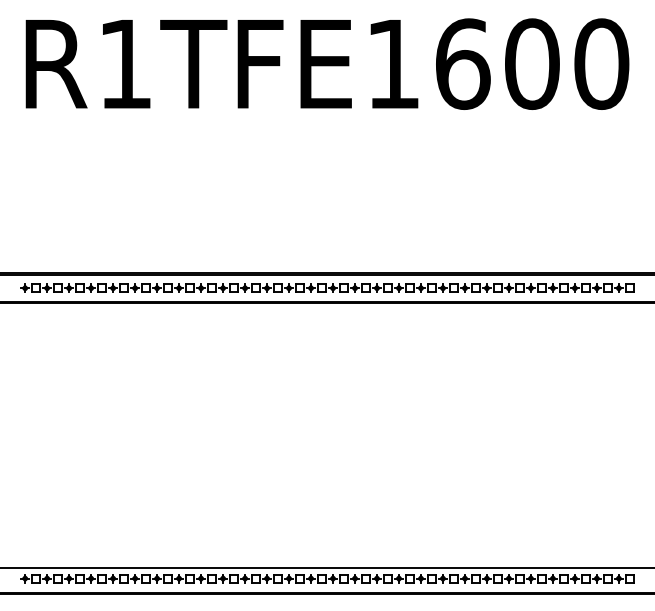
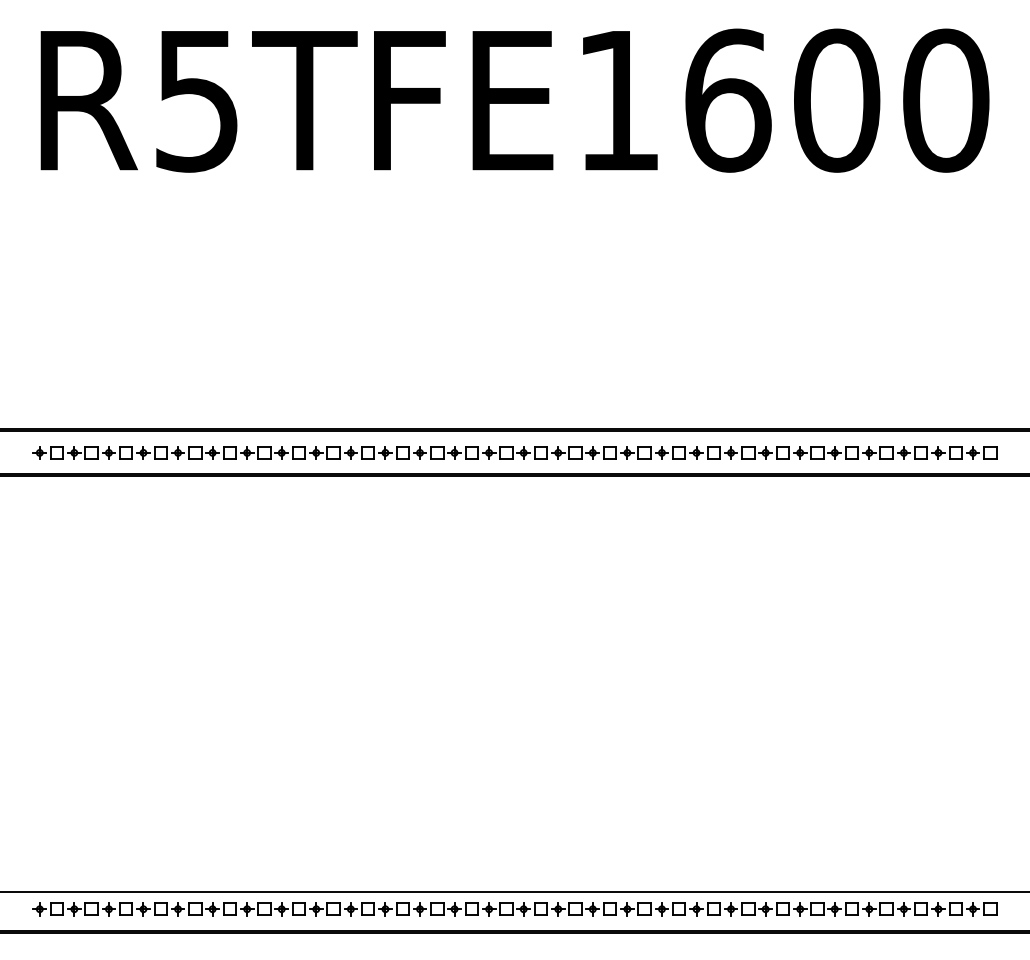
text: (124, 64) -> (195, 101), R1TFE1600 -> R5TFE1600

